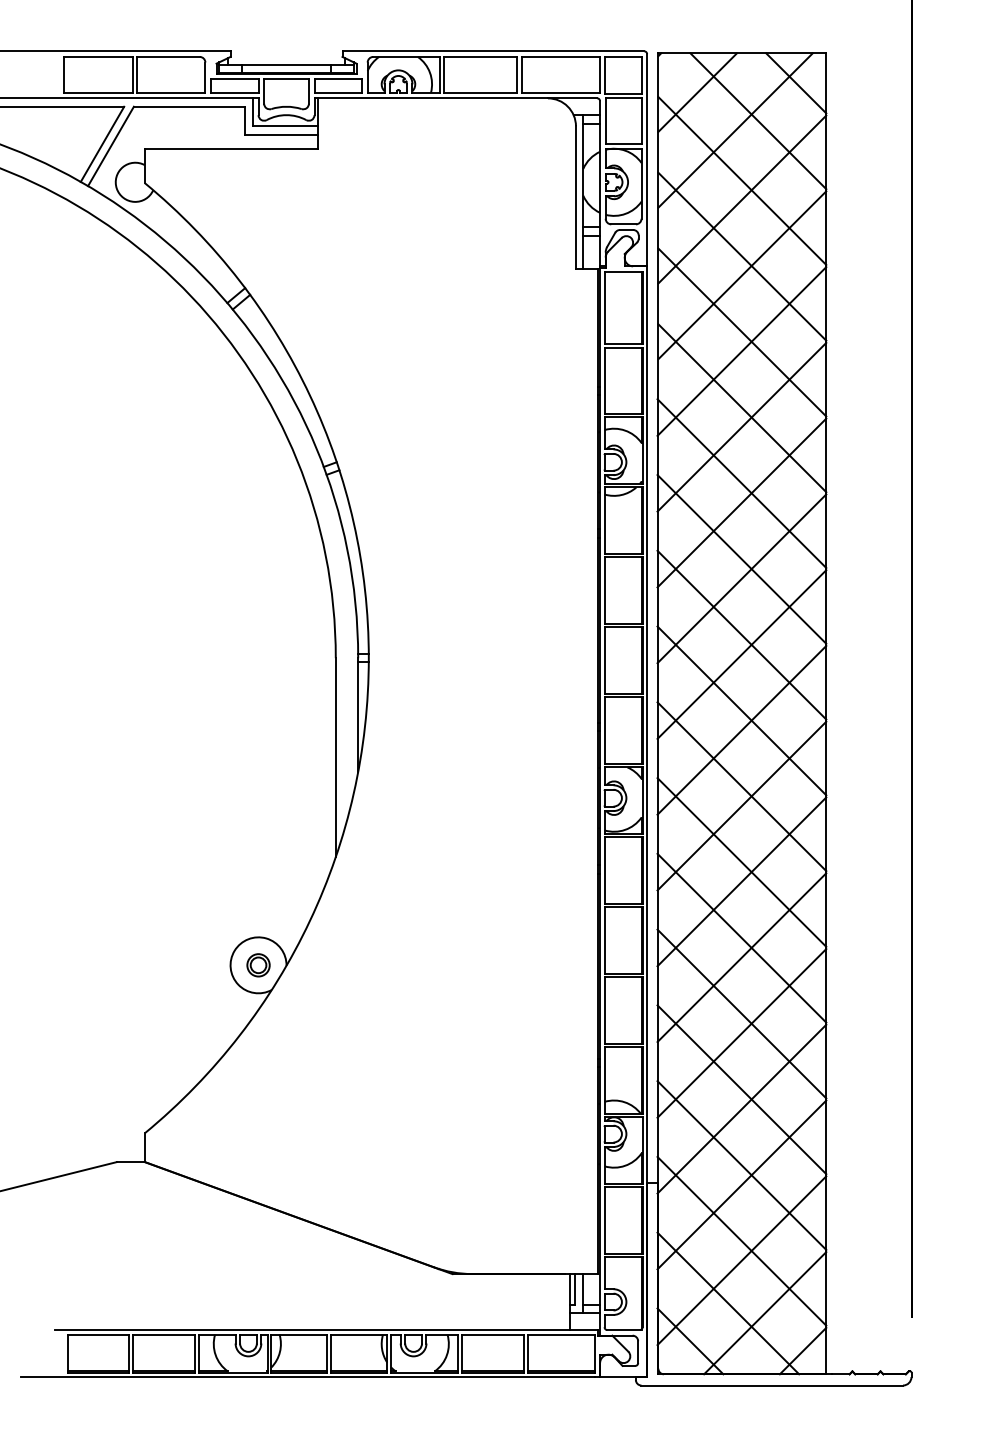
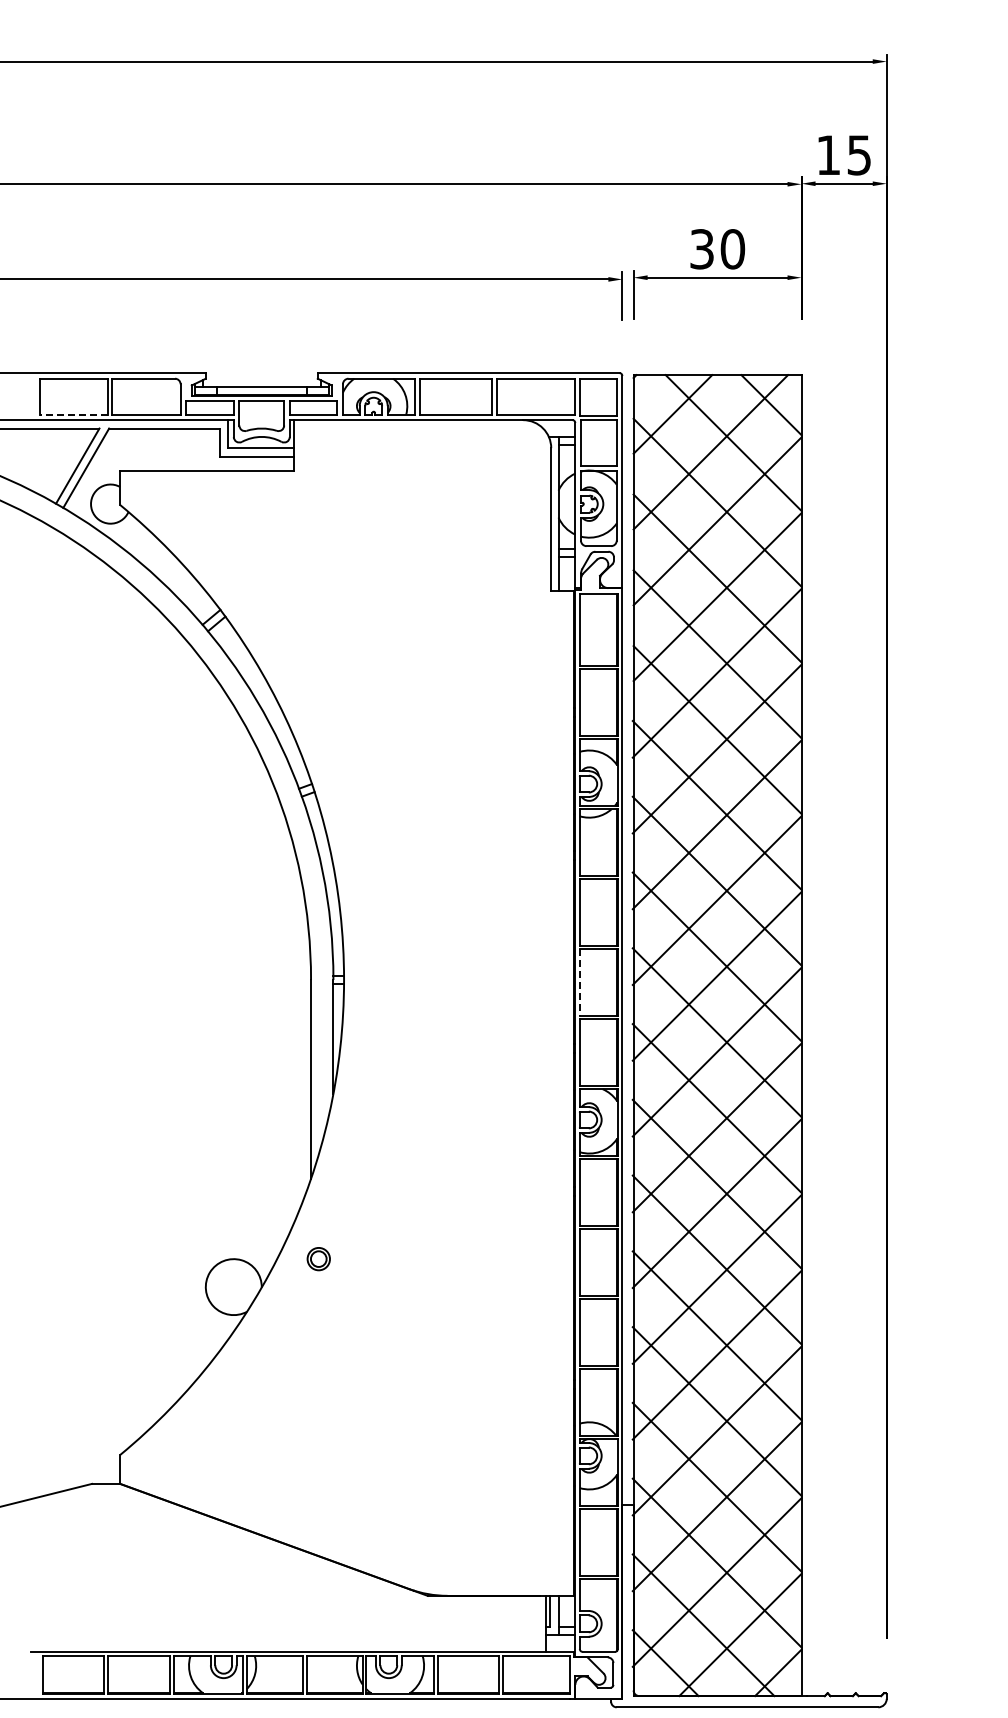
line: (98, 92) -> (73, 414), solid -> dashed
line: (604, 661) -> (579, 983), solid -> dashed
part: (258, 965) -> (318, 1259), moved

